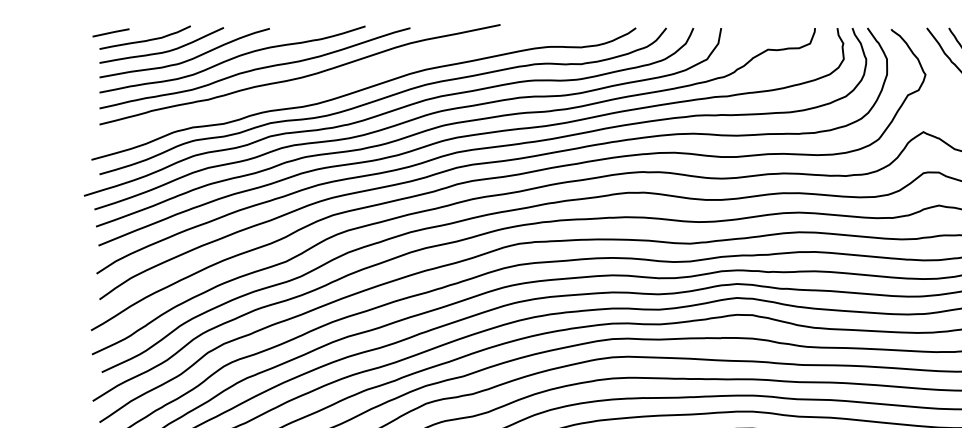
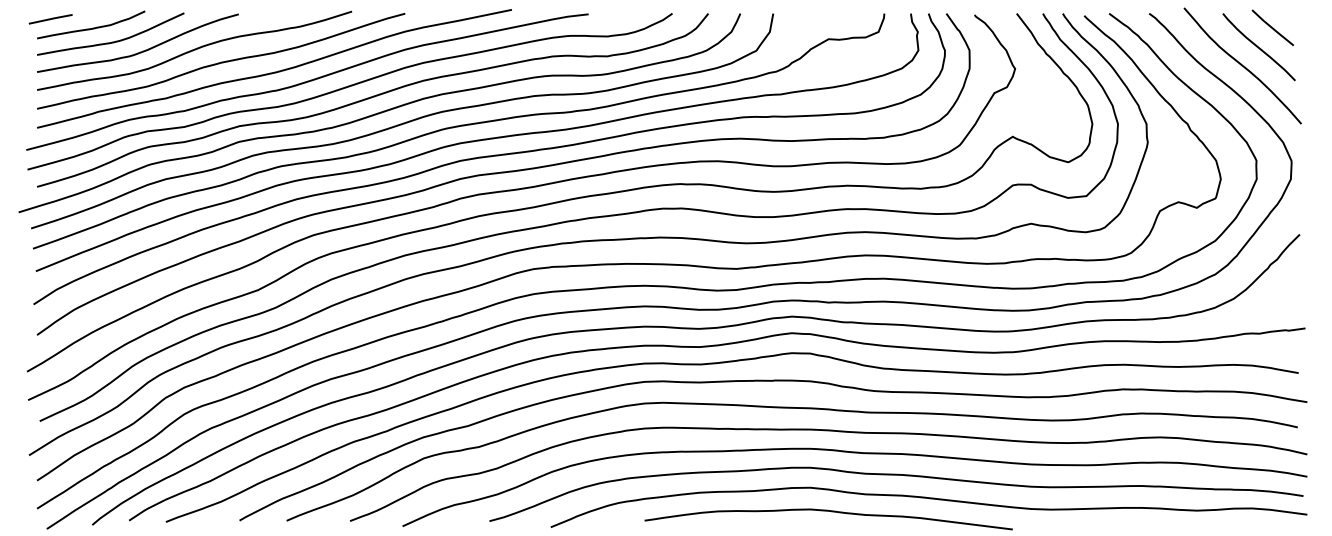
curve: (327, 85) -> (307, 81), added

